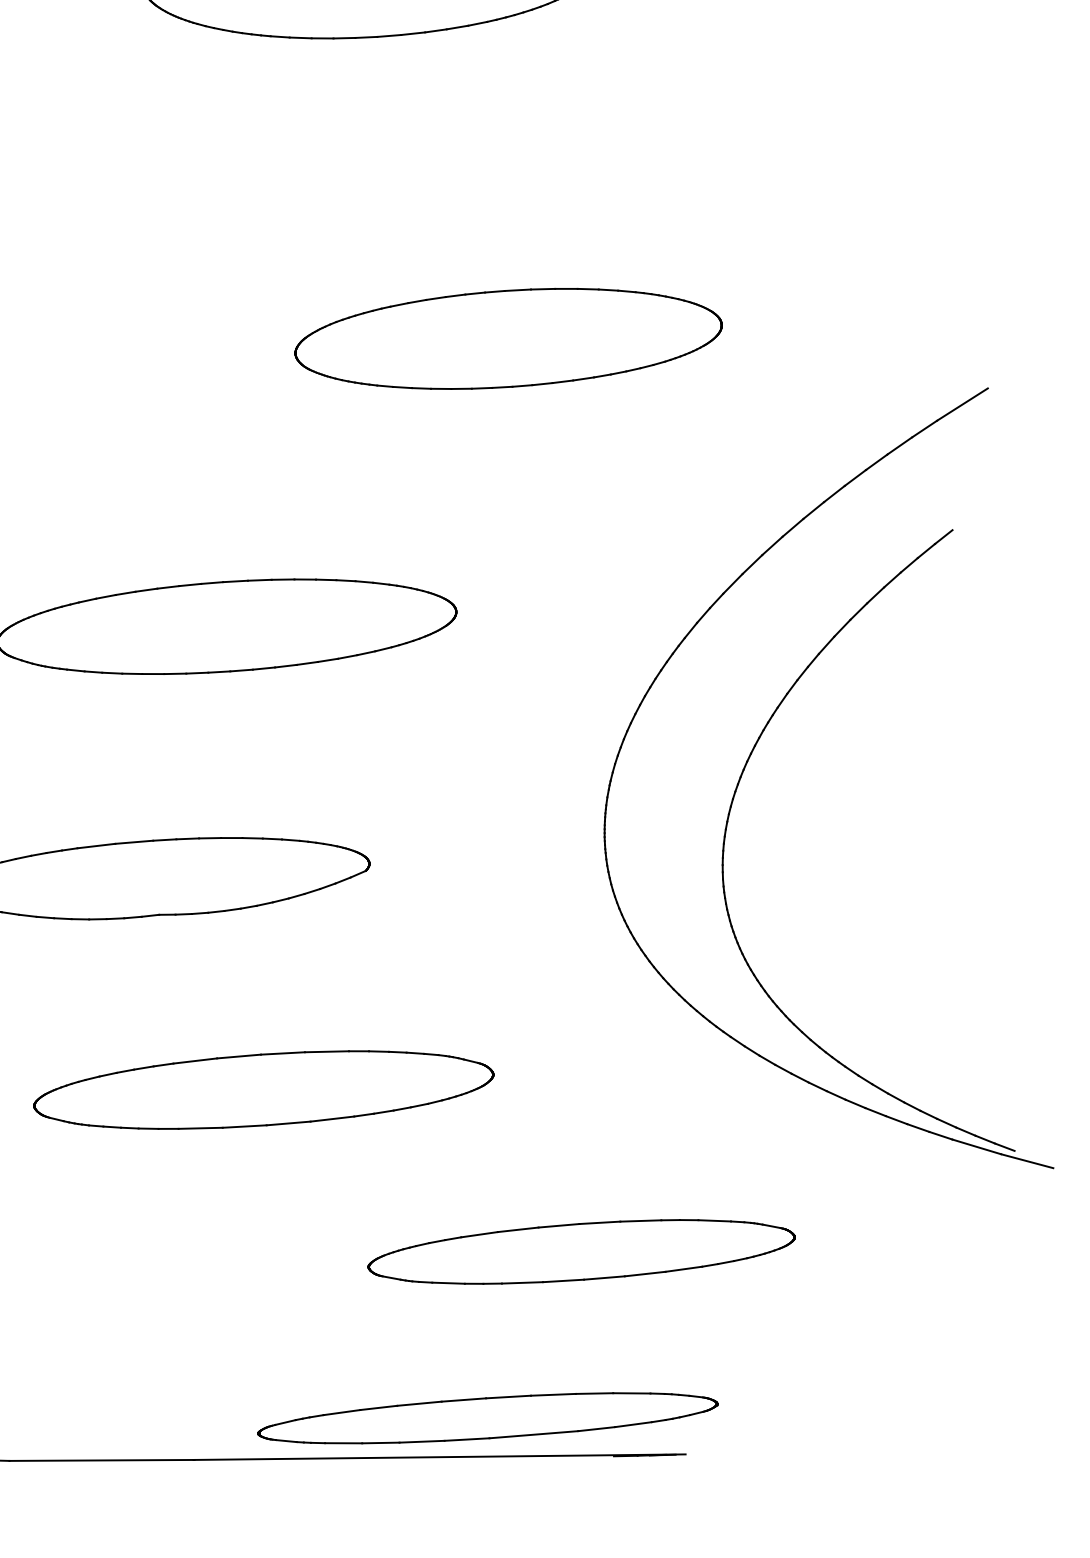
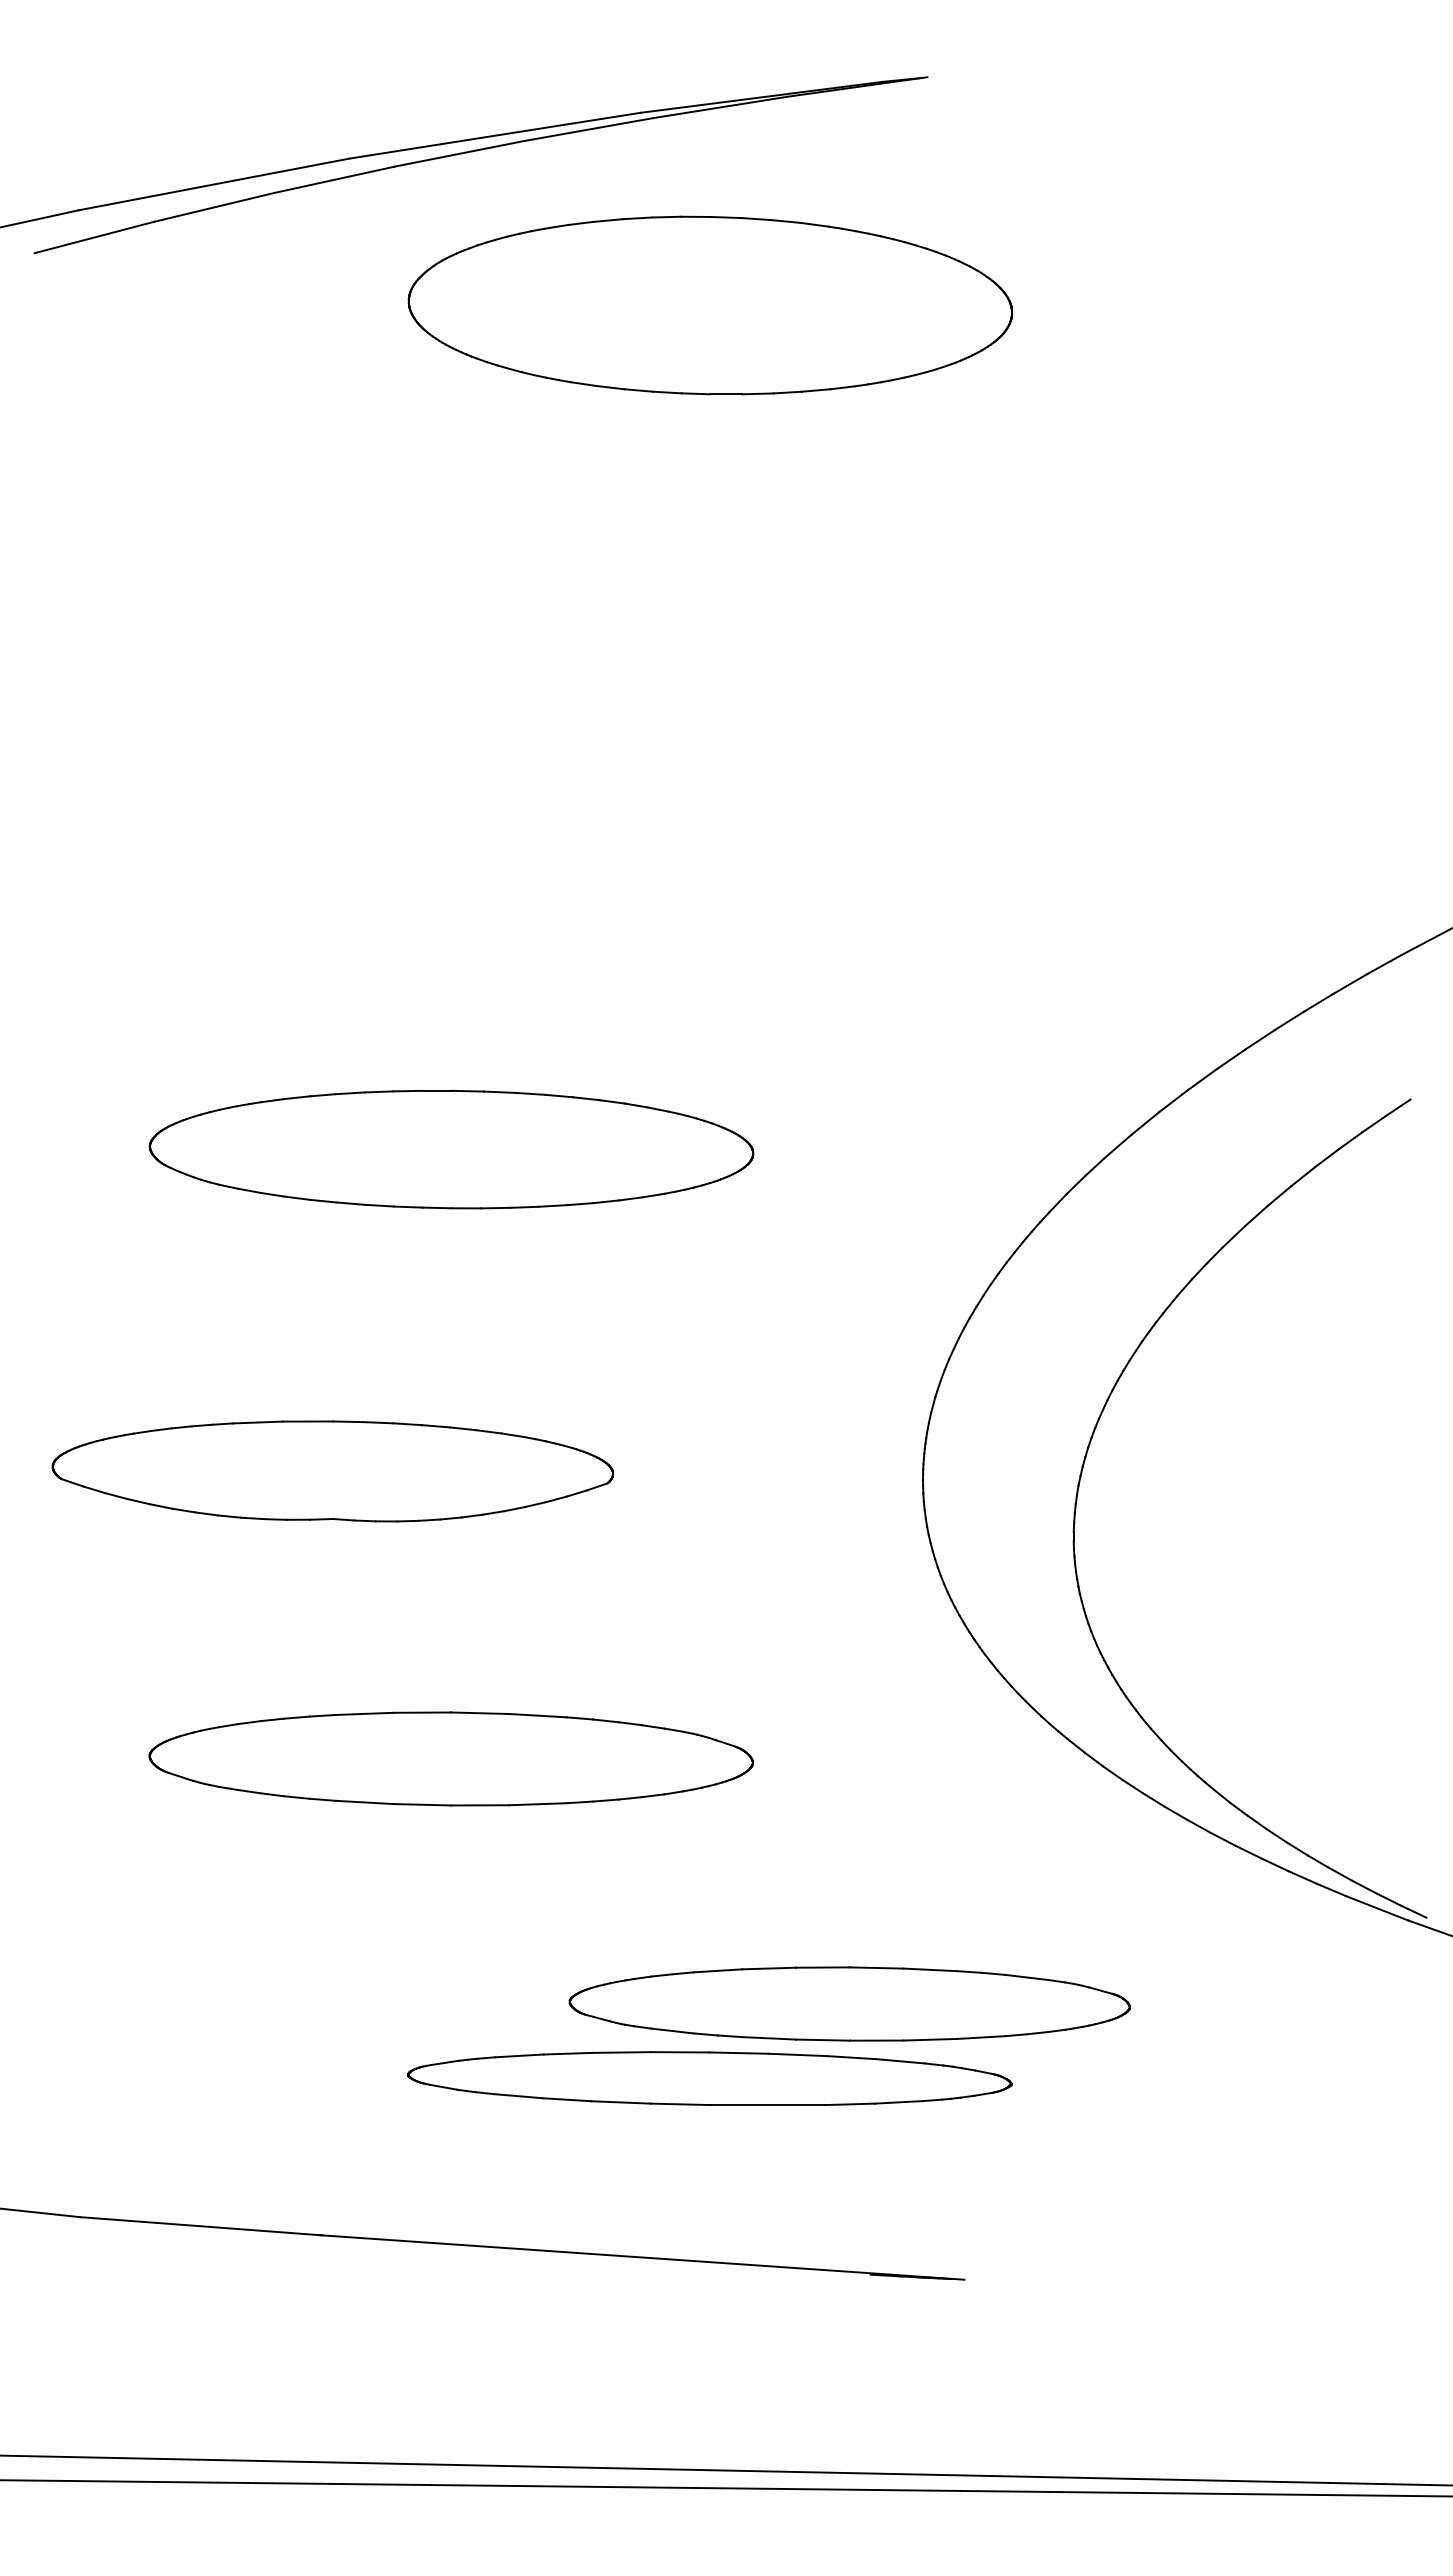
part: (508, 338) -> (850, 802), removed
part: (487, 1418) -> (709, 2078), moved

